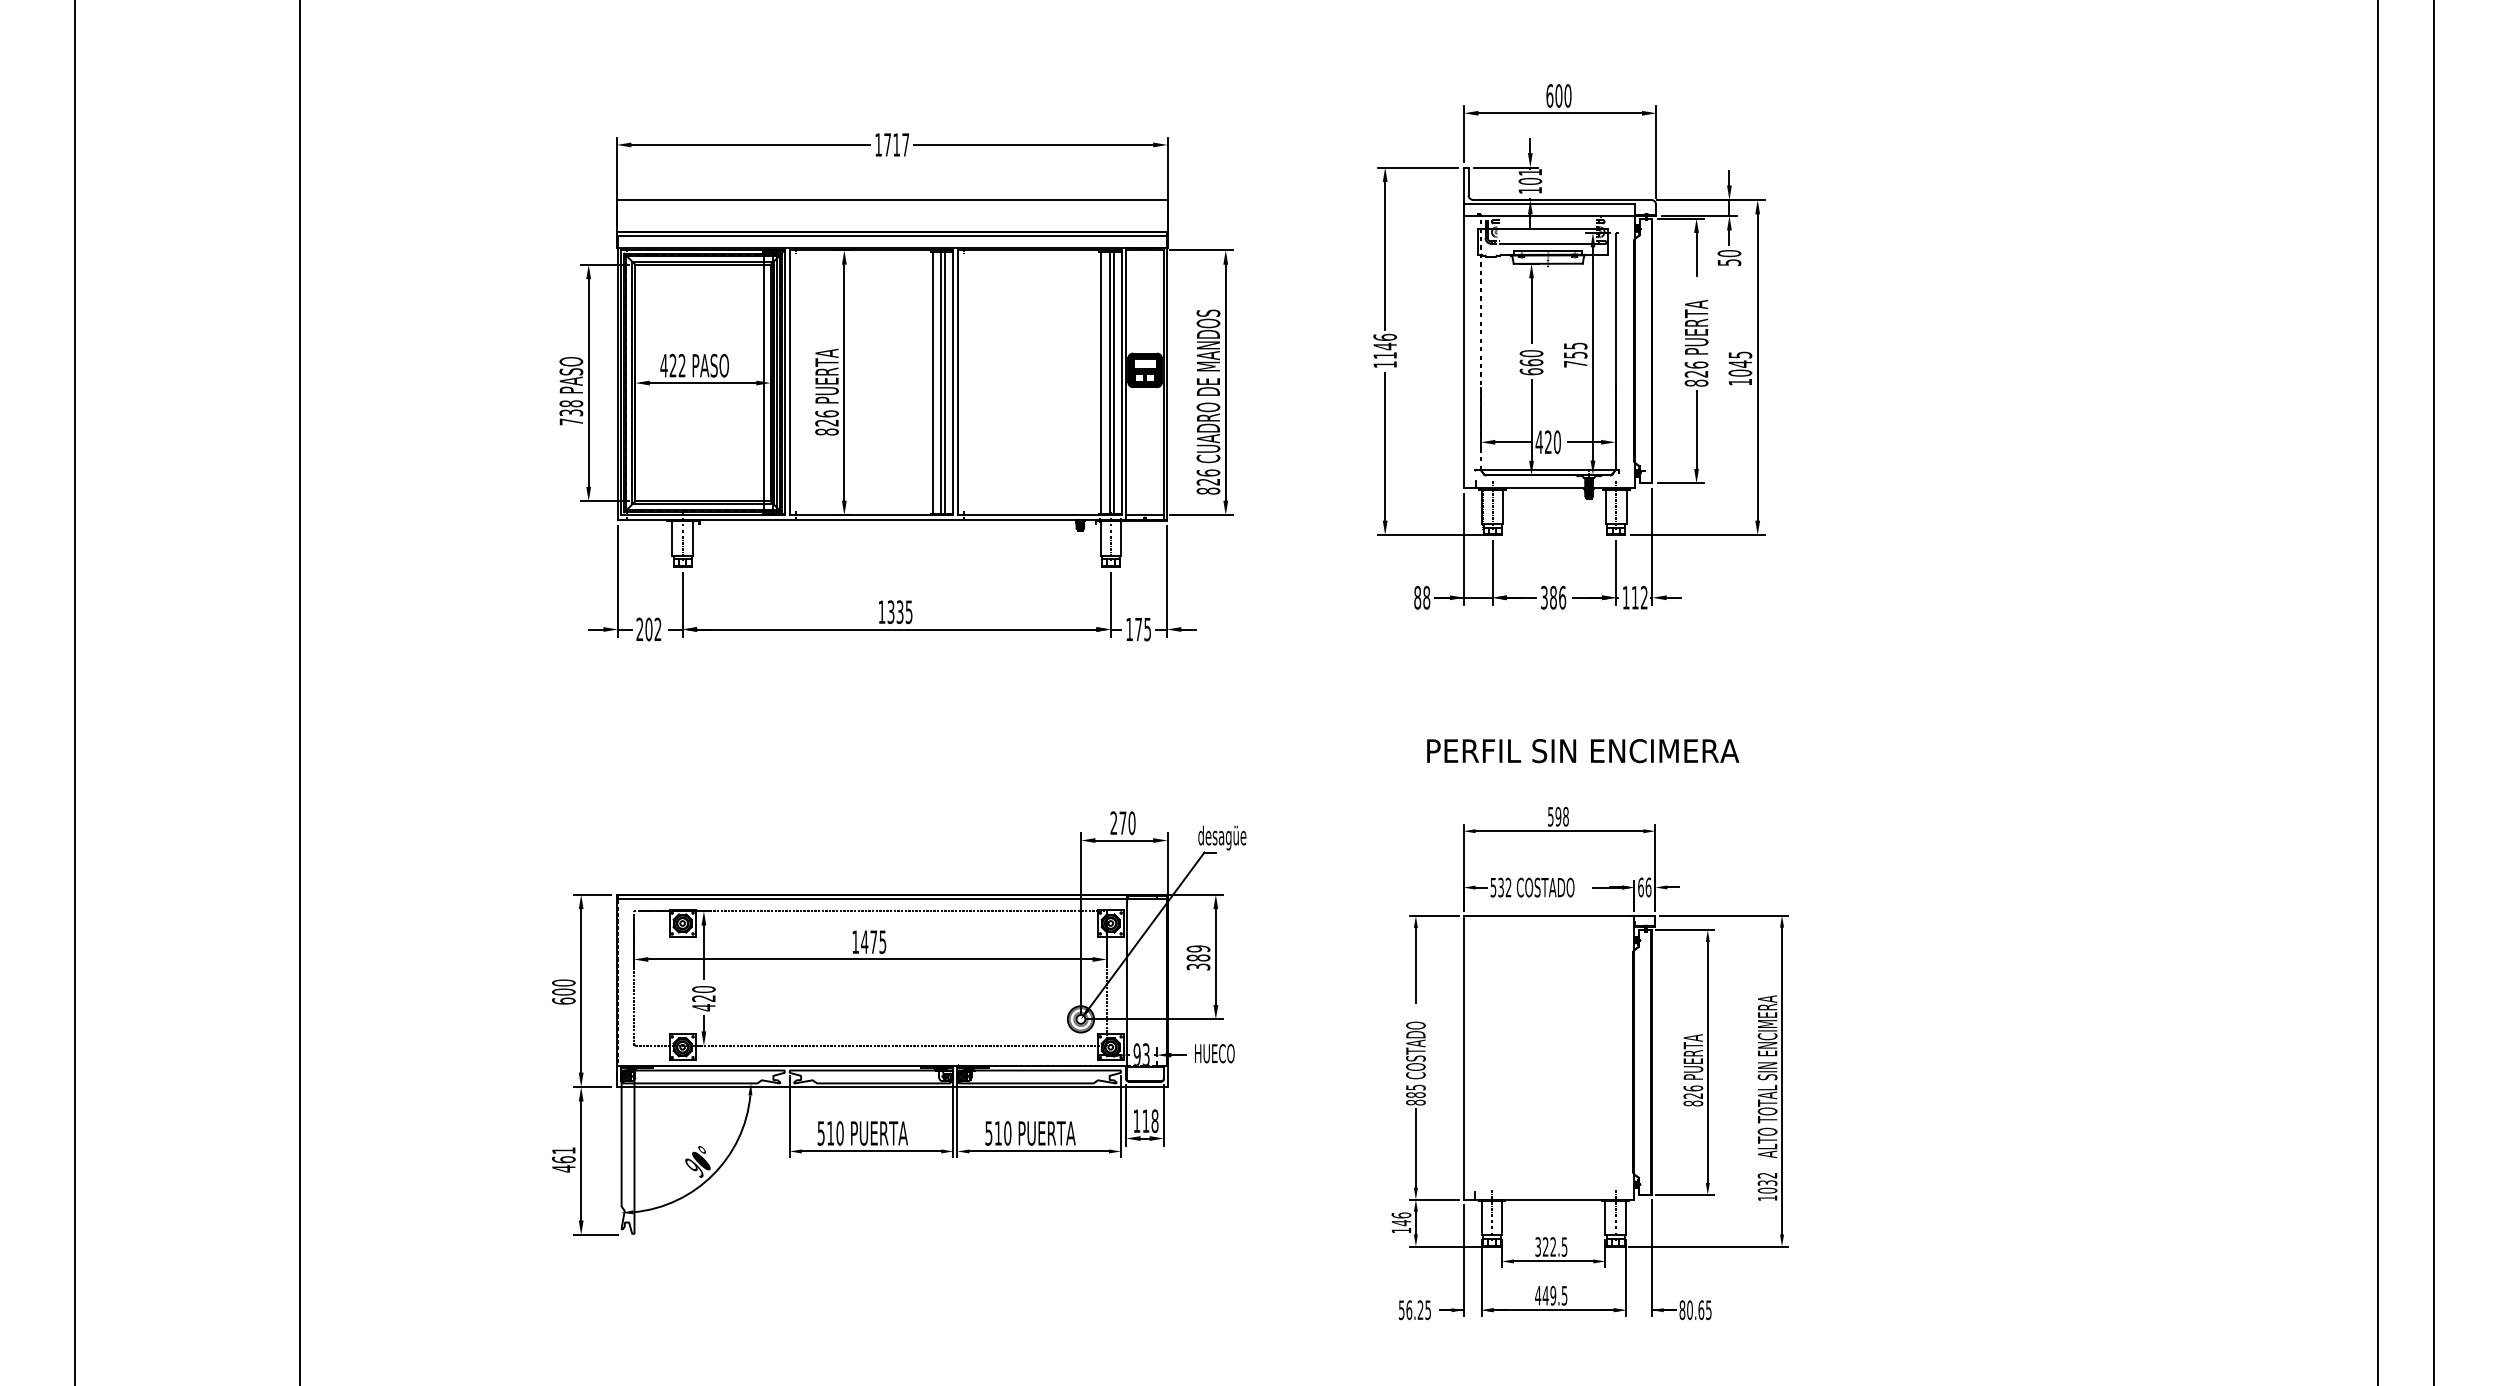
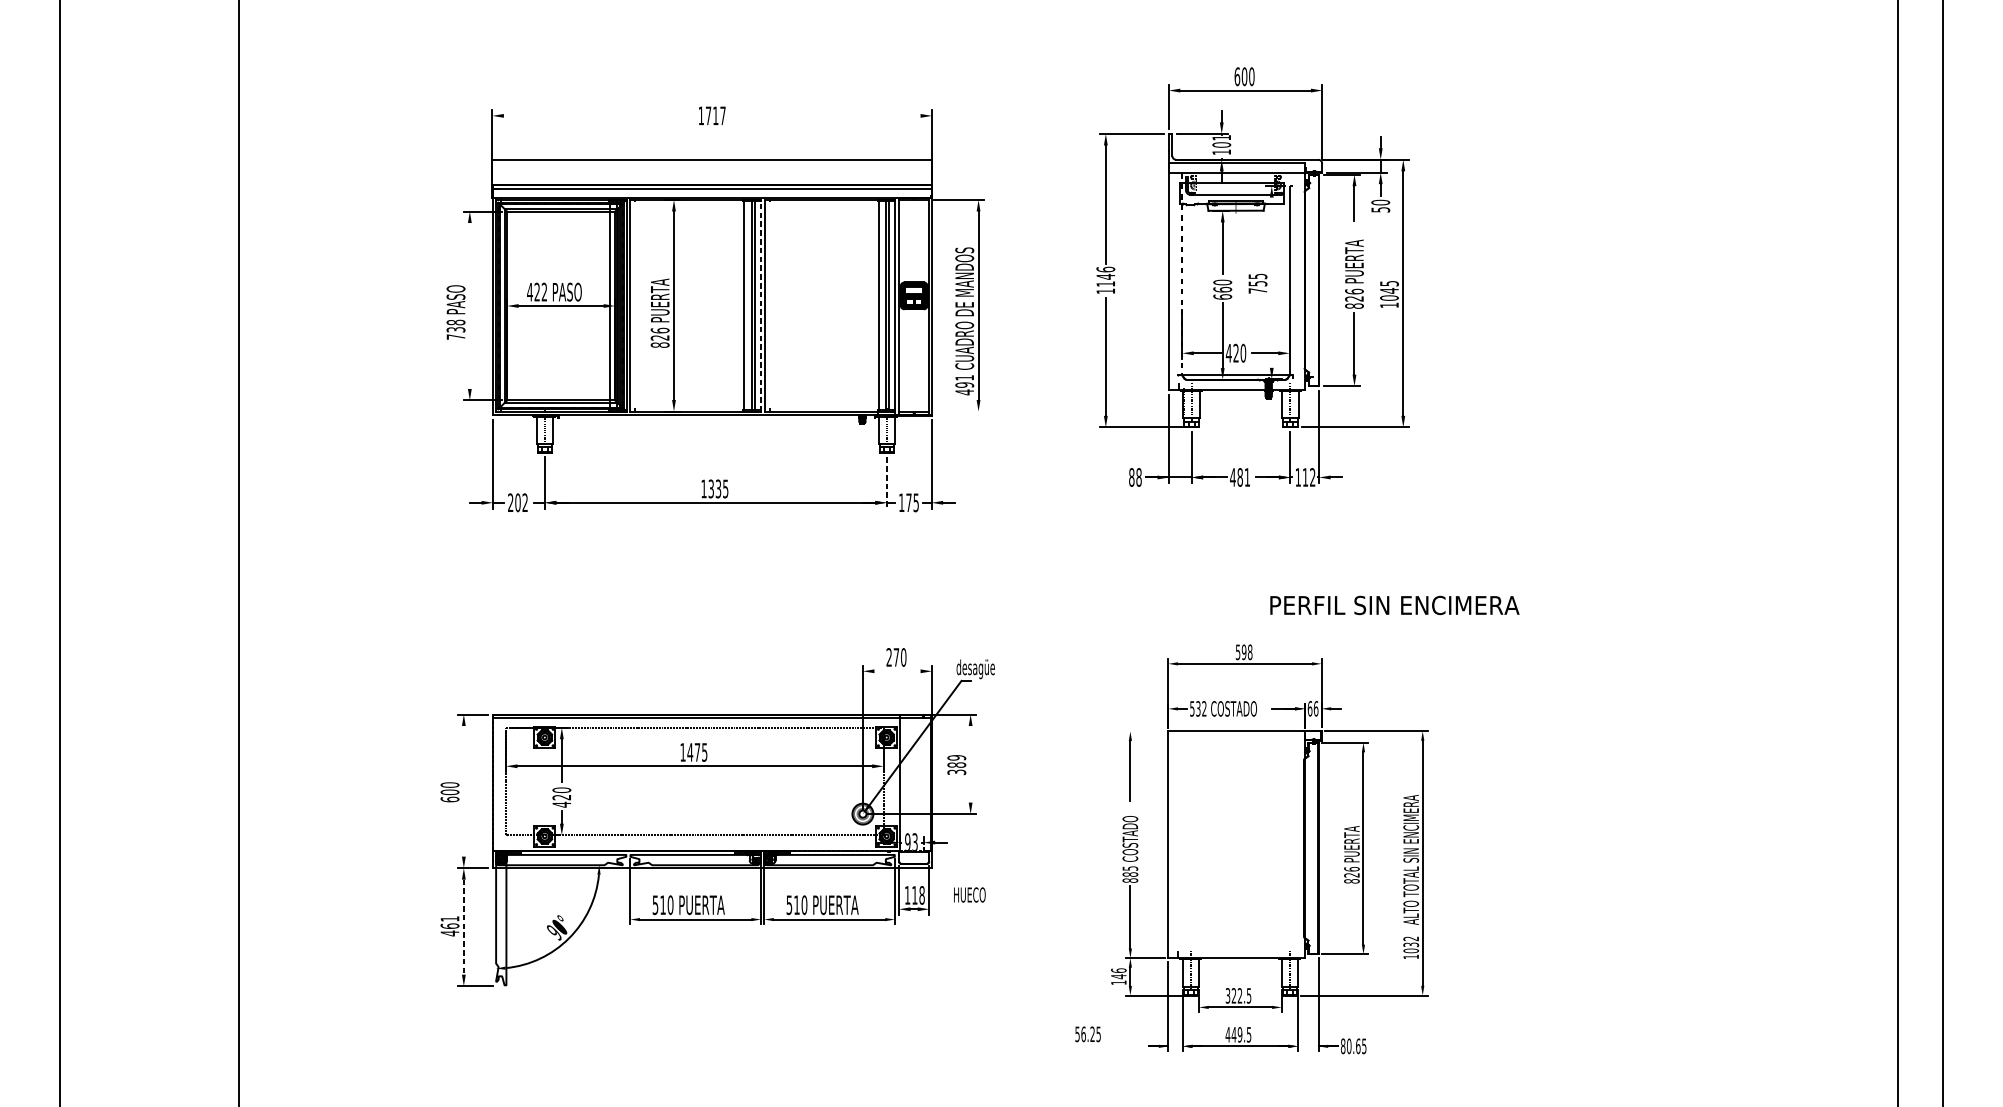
line: (750, 144) -> (599, 115), removed
line: (1033, 144) -> (825, 115), removed
line: (1592, 353) -> (1271, 282), removed
line: (588, 382) -> (469, 305), removed
line: (953, 382) -> (761, 305), solid -> dashed
text: (1208, 481) -> (964, 384), 826 -> 491
line: (1200, 515) -> (958, 411), removed
text: (1553, 597) -> (1240, 477), 386 -> 481
line: (1110, 605) -> (886, 483), solid -> dashed
text: (1583, 751) -> (1395, 605), moved
line: (1124, 840) -> (897, 671), removed
line: (1433, 915) -> (1144, 731), removed
line: (1215, 956) -> (970, 763), removed
line: (581, 990) -> (464, 791), removed
text: (1214, 1053) -> (969, 894), moved
line: (581, 1161) -> (464, 927), solid -> dashed
text: (1414, 1310) -> (1087, 1034), moved

